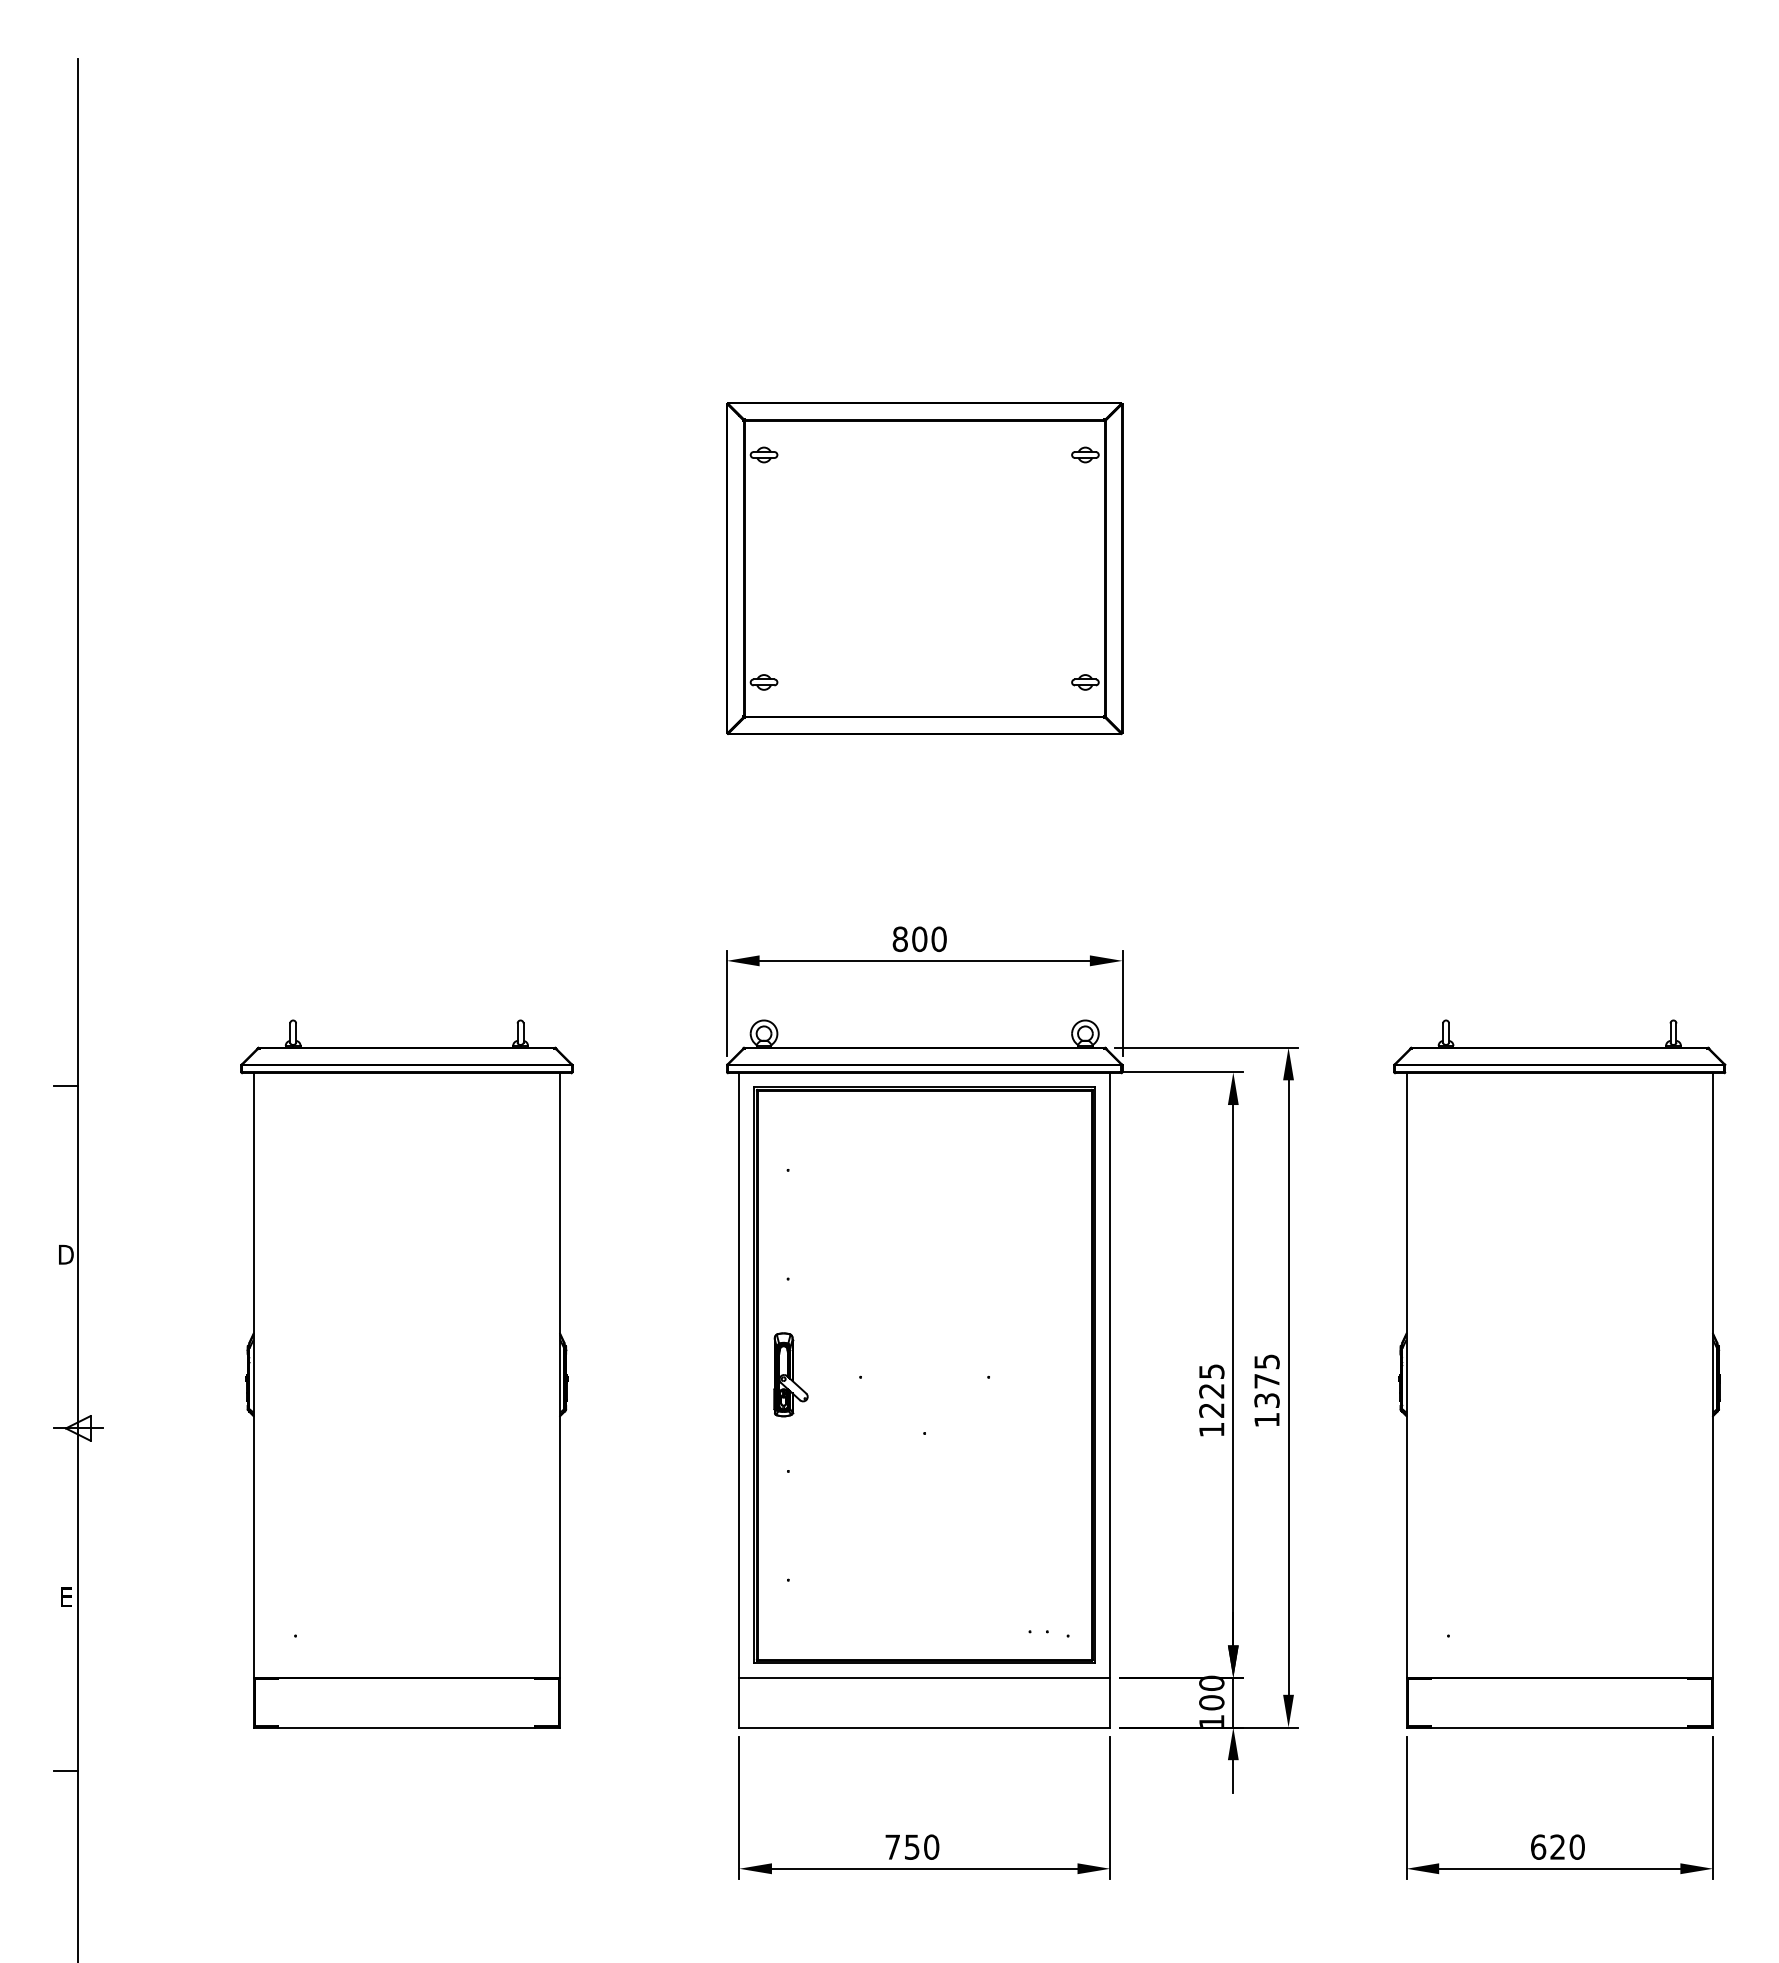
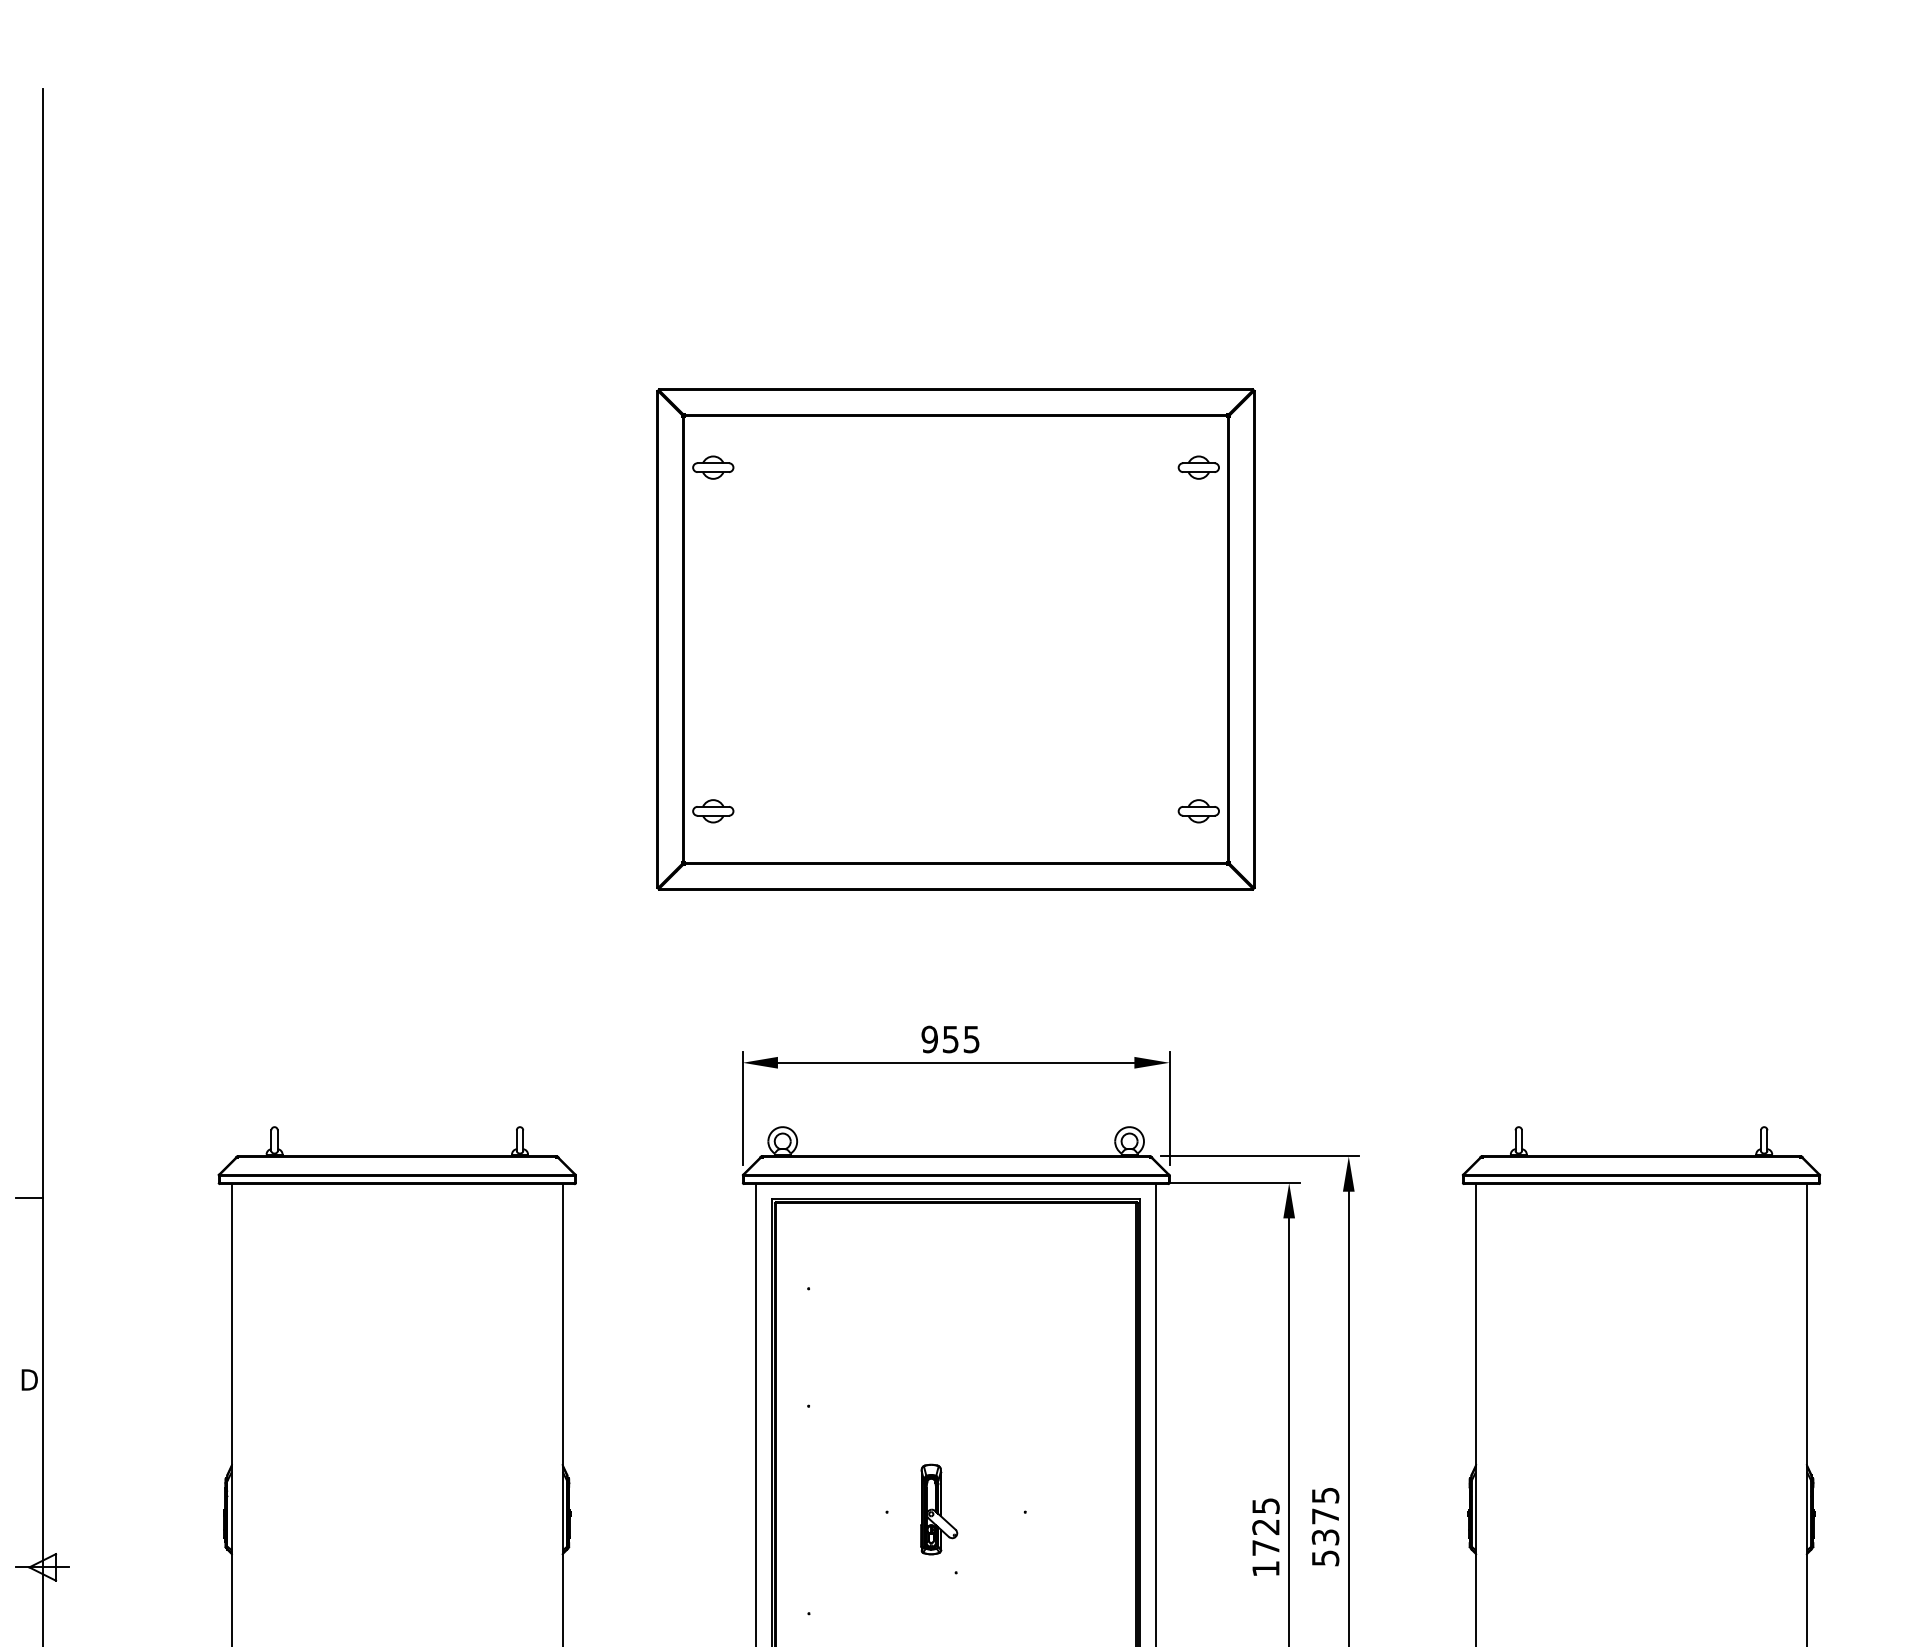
part: (924, 568) -> (955, 639), size x1.4
text: (919, 939) -> (950, 1039), 800 -> 955
part: (790, 1374) -> (938, 1509), moved
text: (1211, 1410) -> (1265, 1548), 1225 -> 1725
text: (1266, 1420) -> (1324, 1558), 1375 -> 5375

